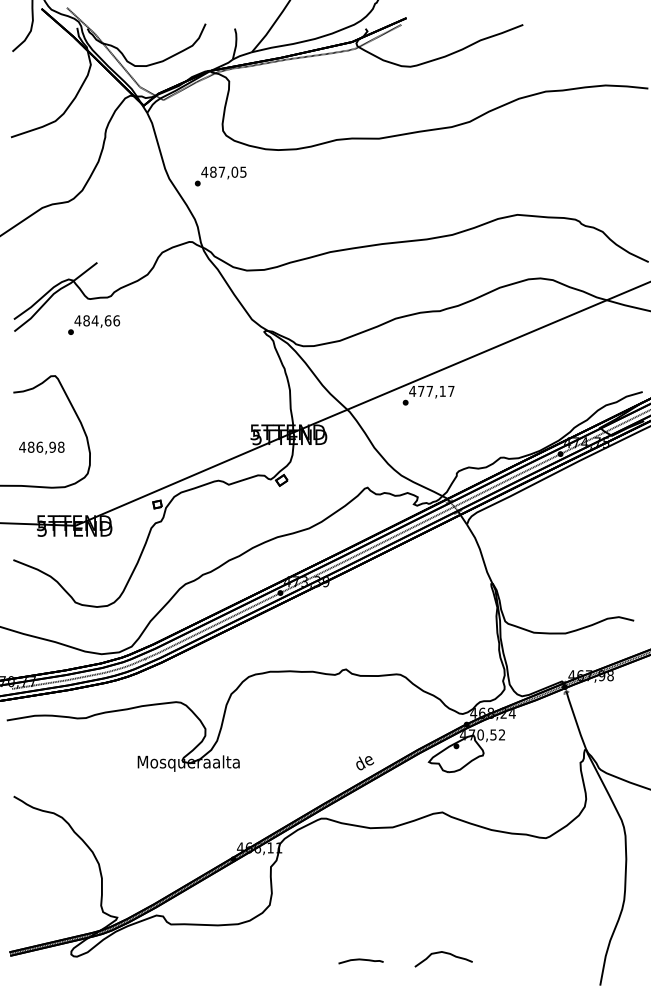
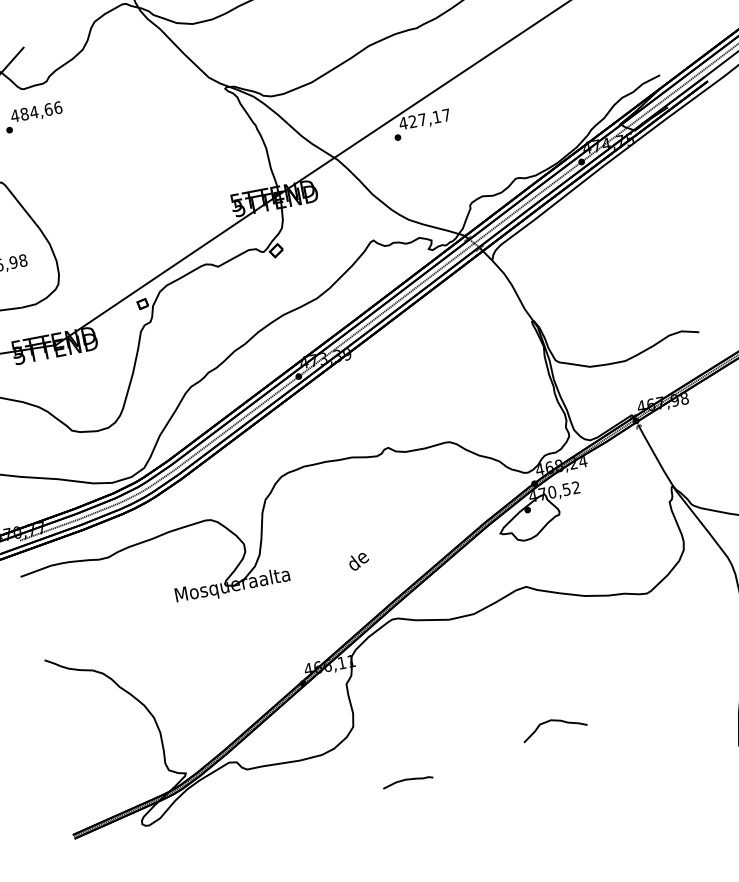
text: (421, 390) -> (413, 120), 477,17 -> 427,17
text: (365, 763) -> (359, 562), moved
curve: (443, 953) -> (553, 721), moved
curve: (360, 960) -> (407, 780), moved

